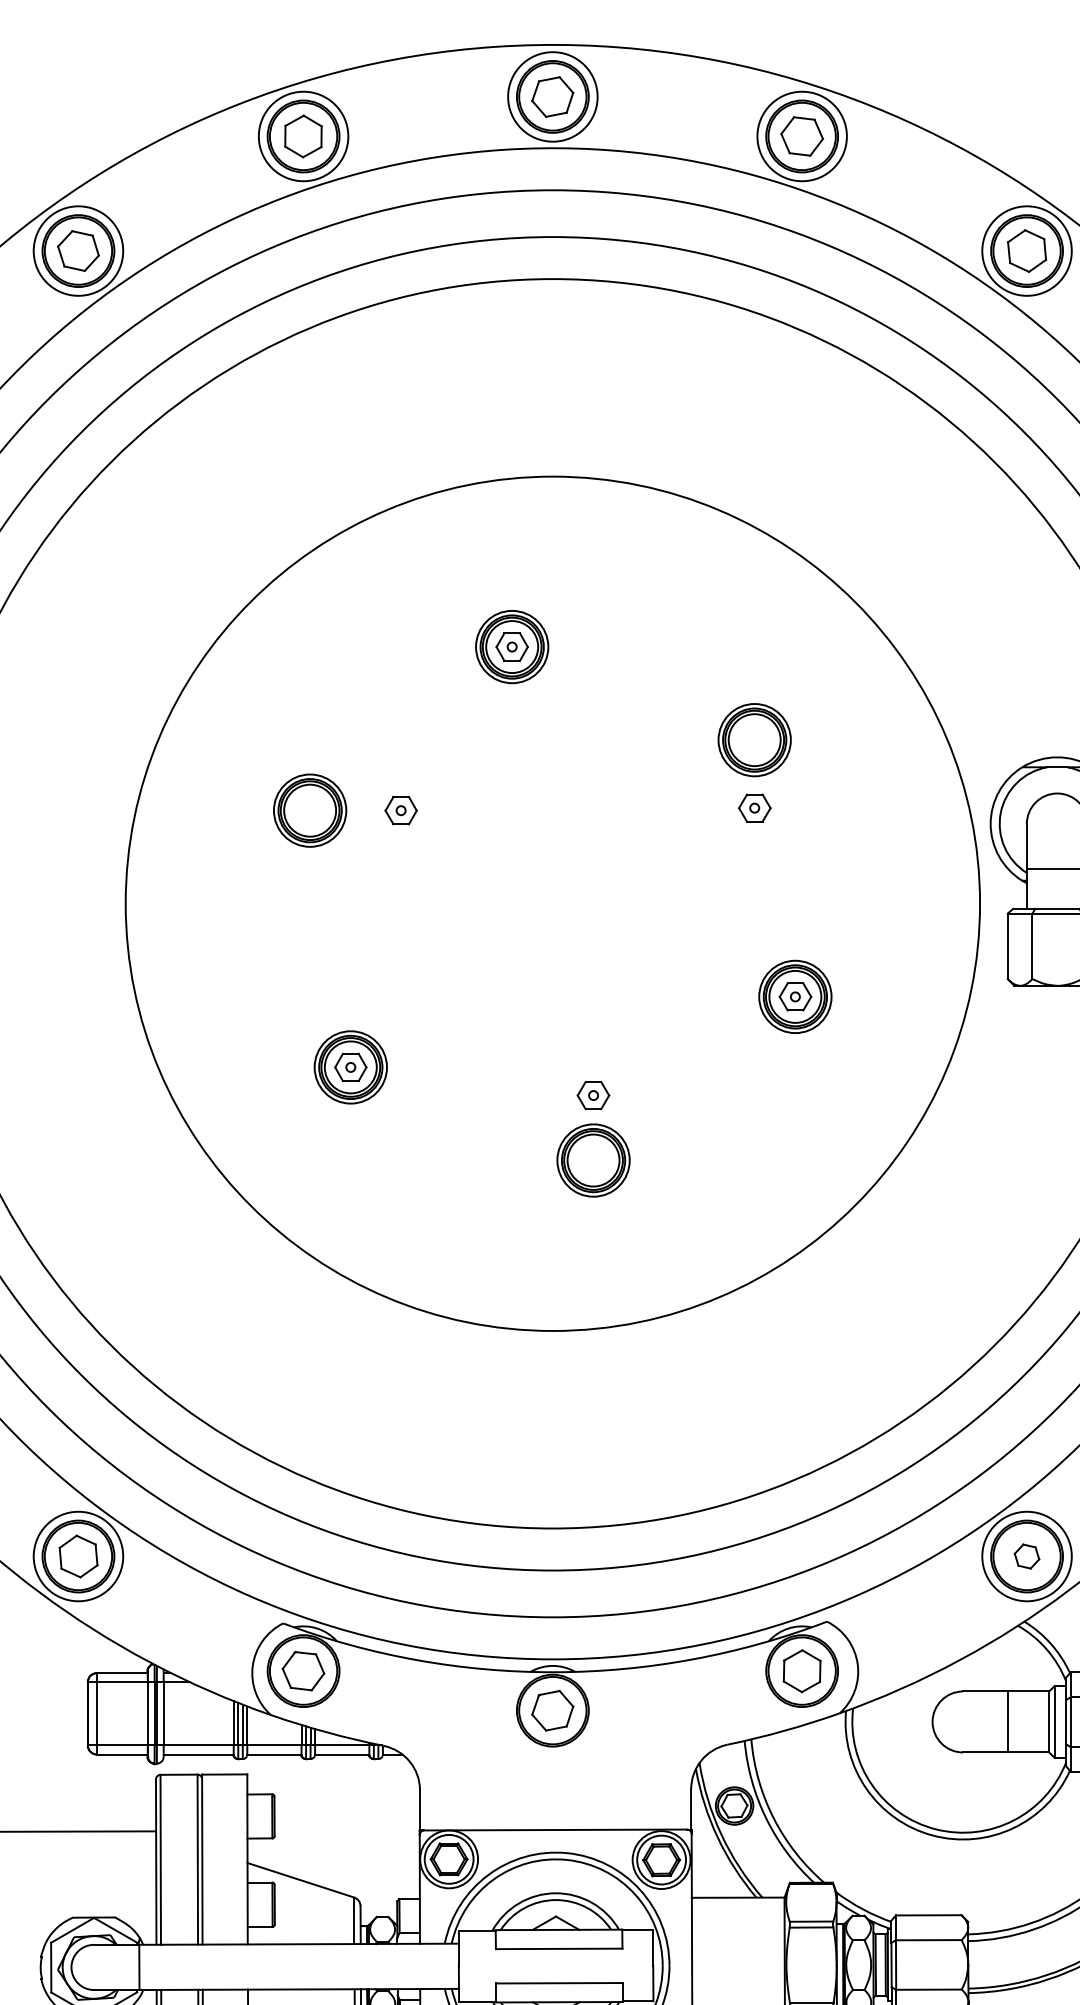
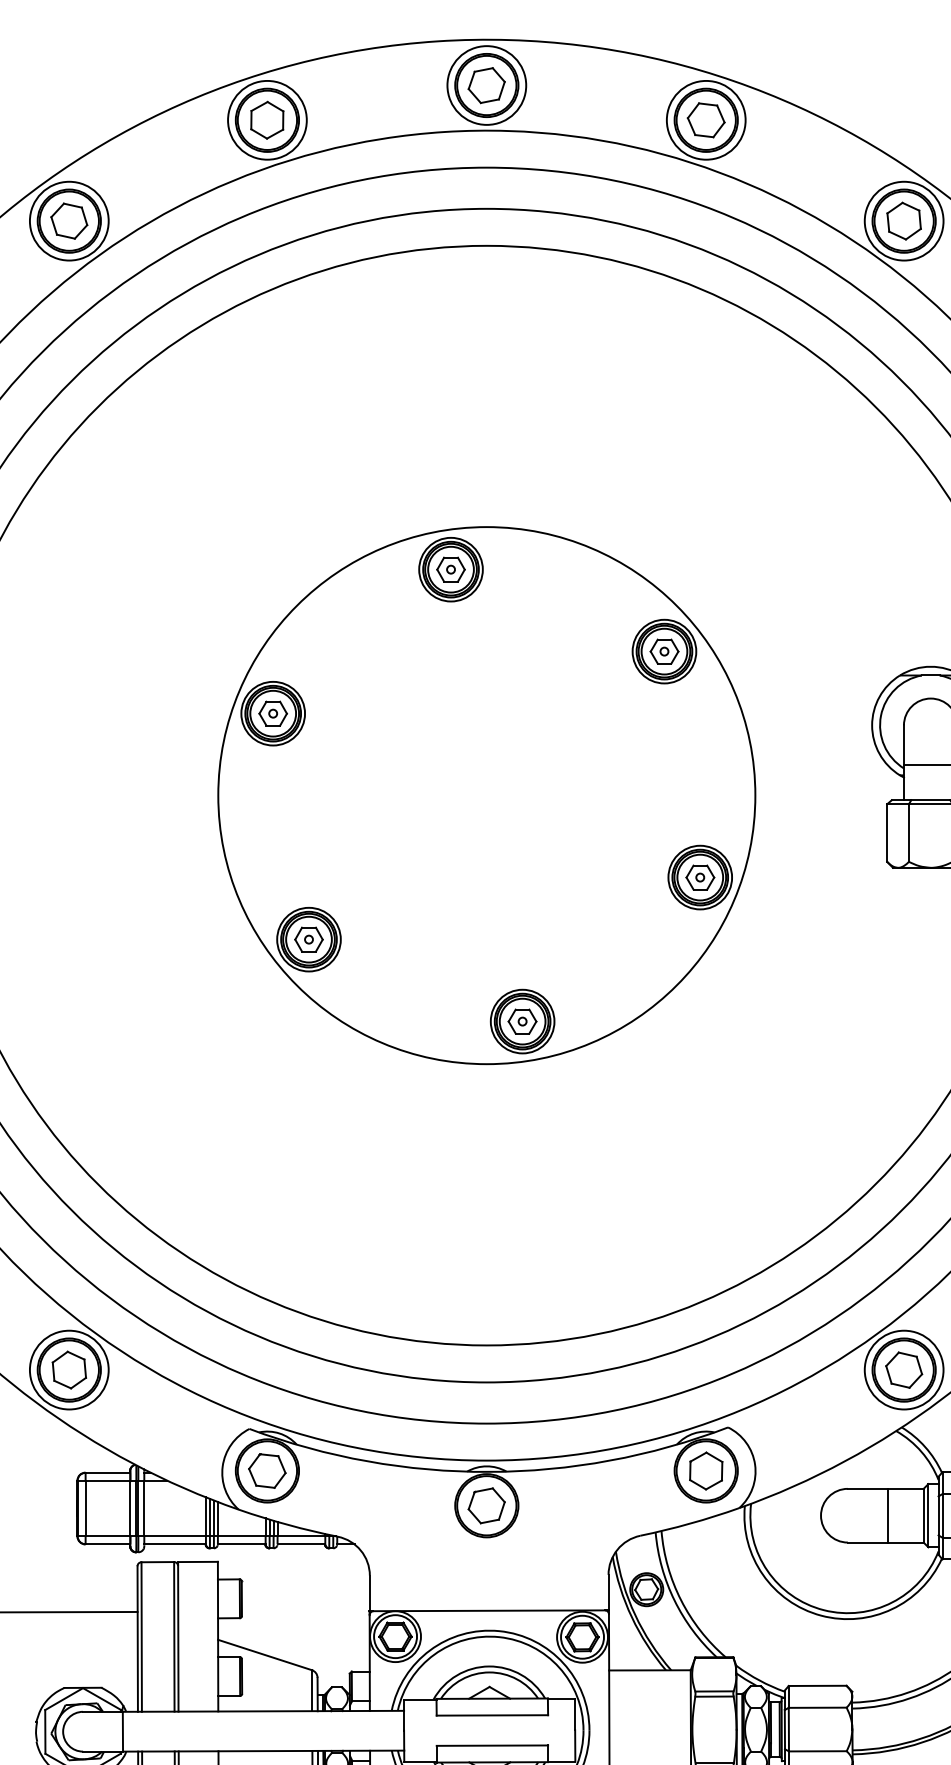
part: (754, 807) -> (664, 651), moved
part: (400, 810) -> (272, 713), moved
circle: (552, 903) -> (486, 795), size x0.71
part: (593, 1095) -> (522, 1021), moved
part: (1026, 1556) -> (903, 1370), size x1.67

